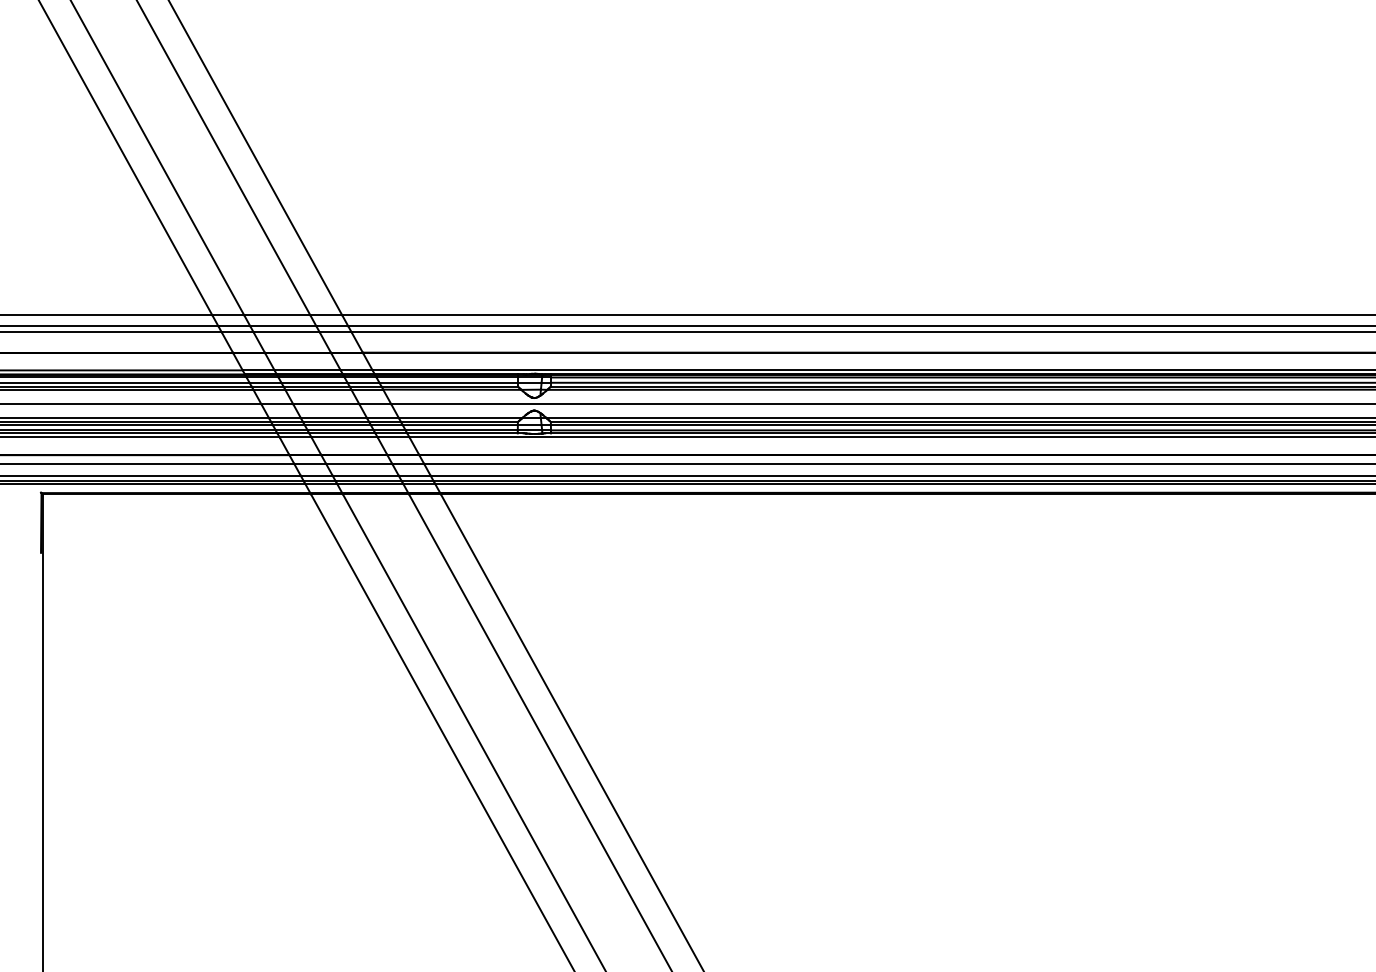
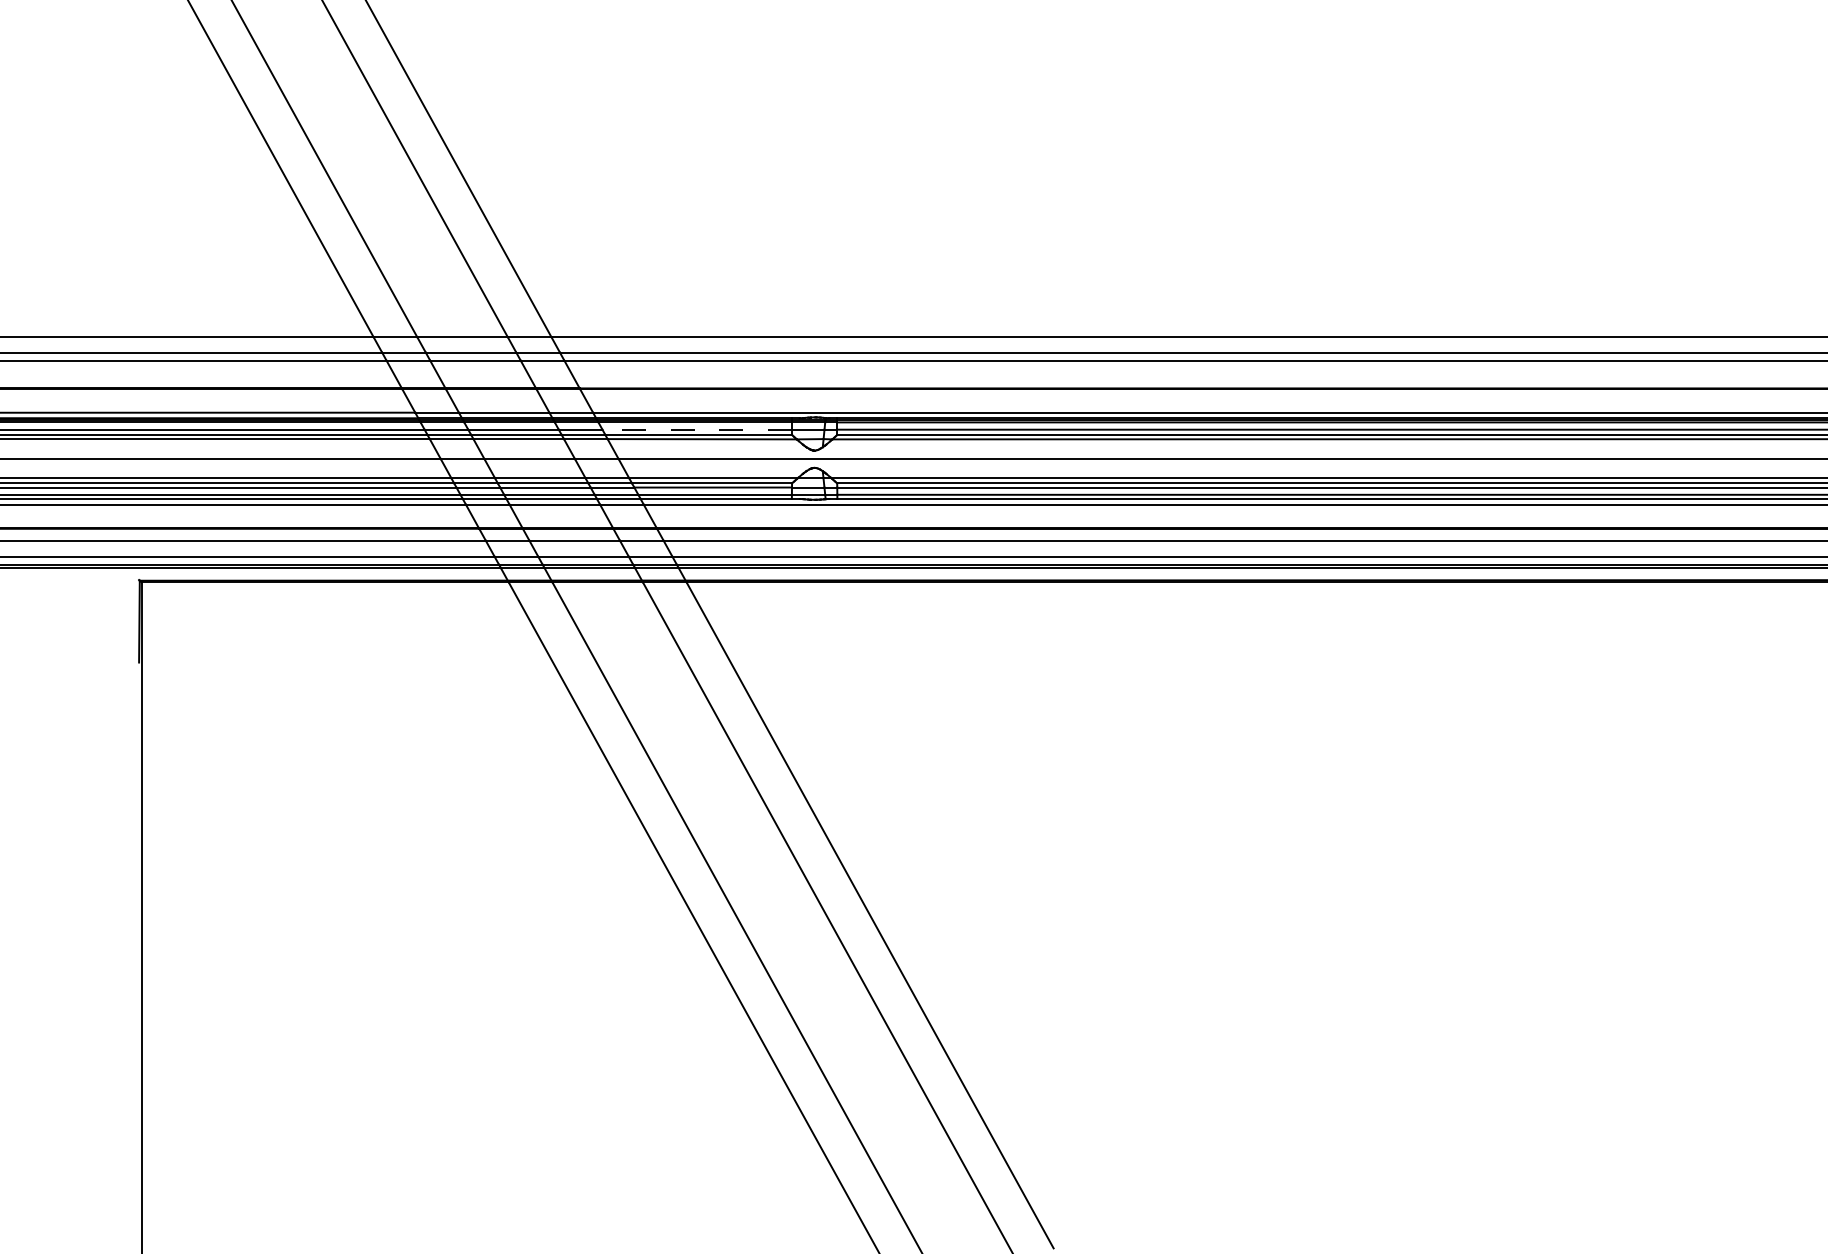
line: (448, 382) -> (697, 429), solid -> dashed

